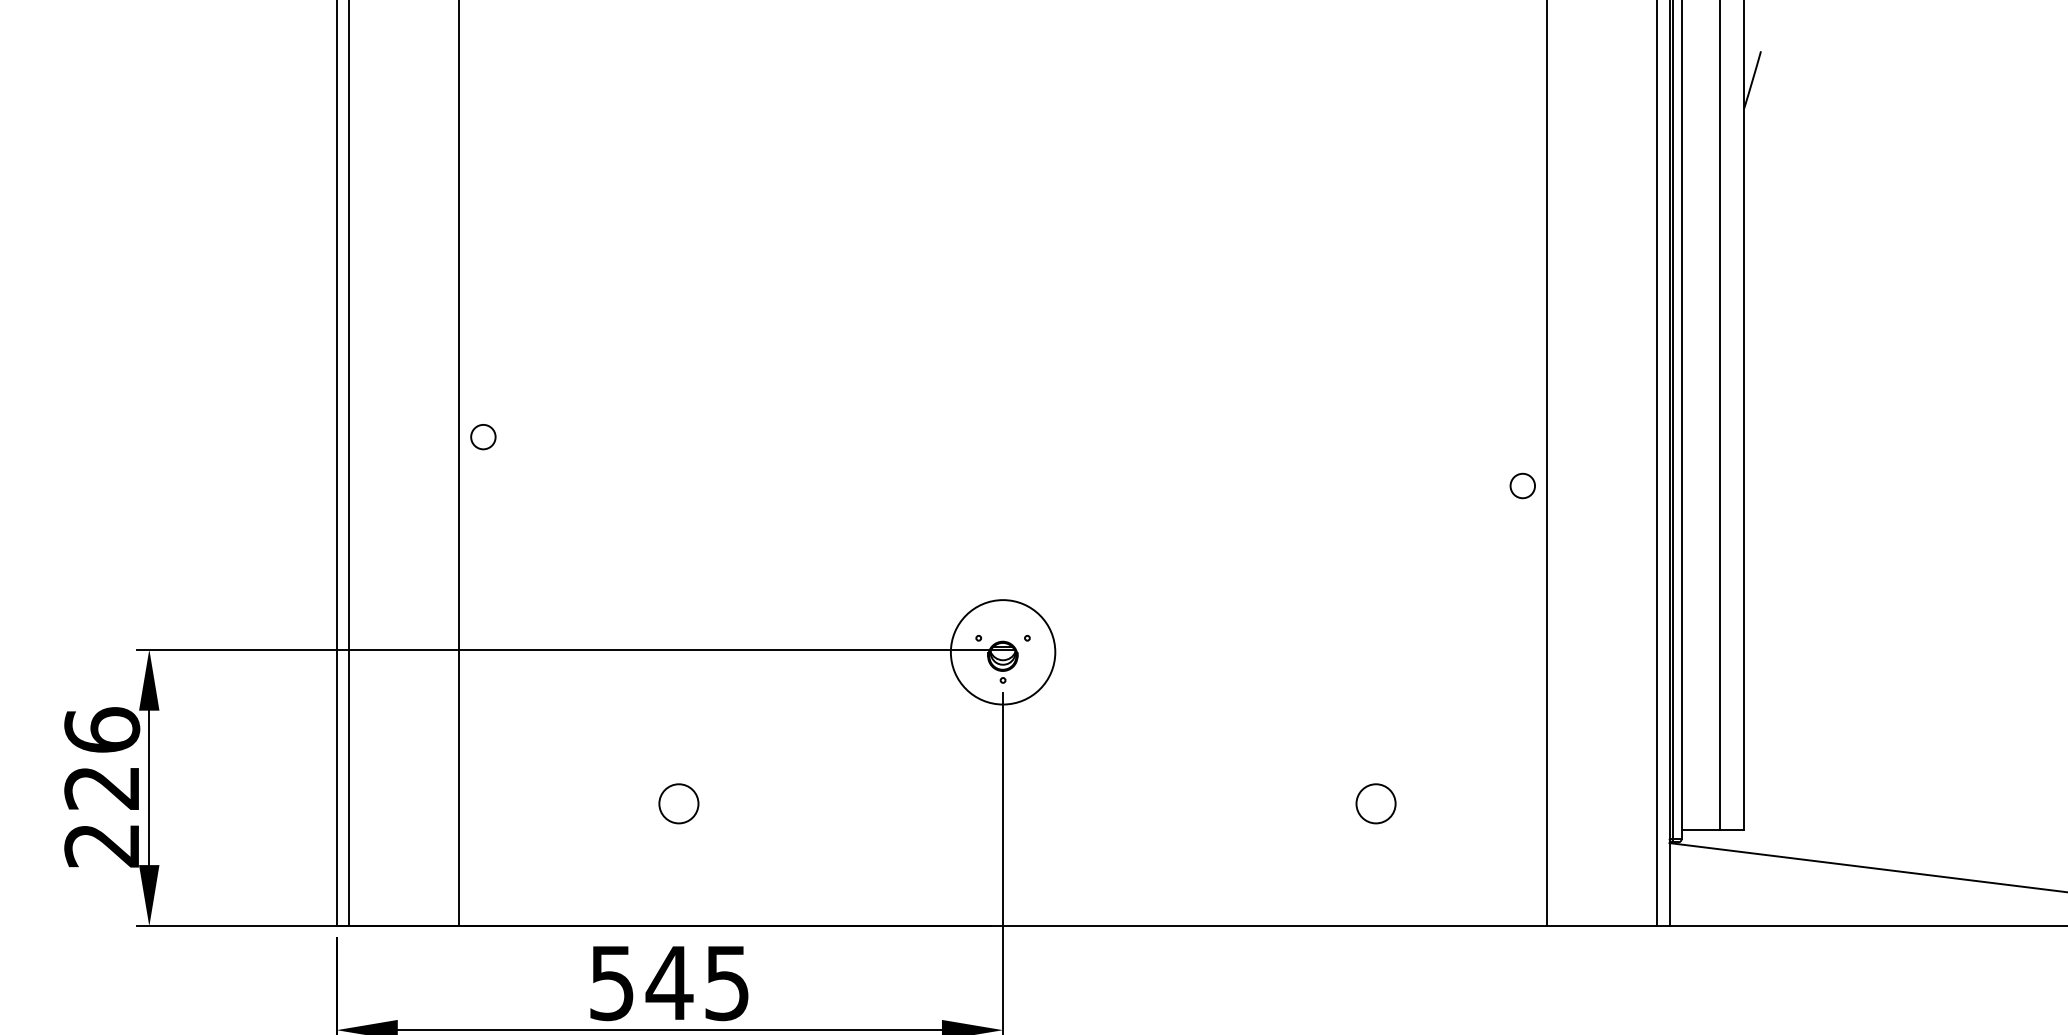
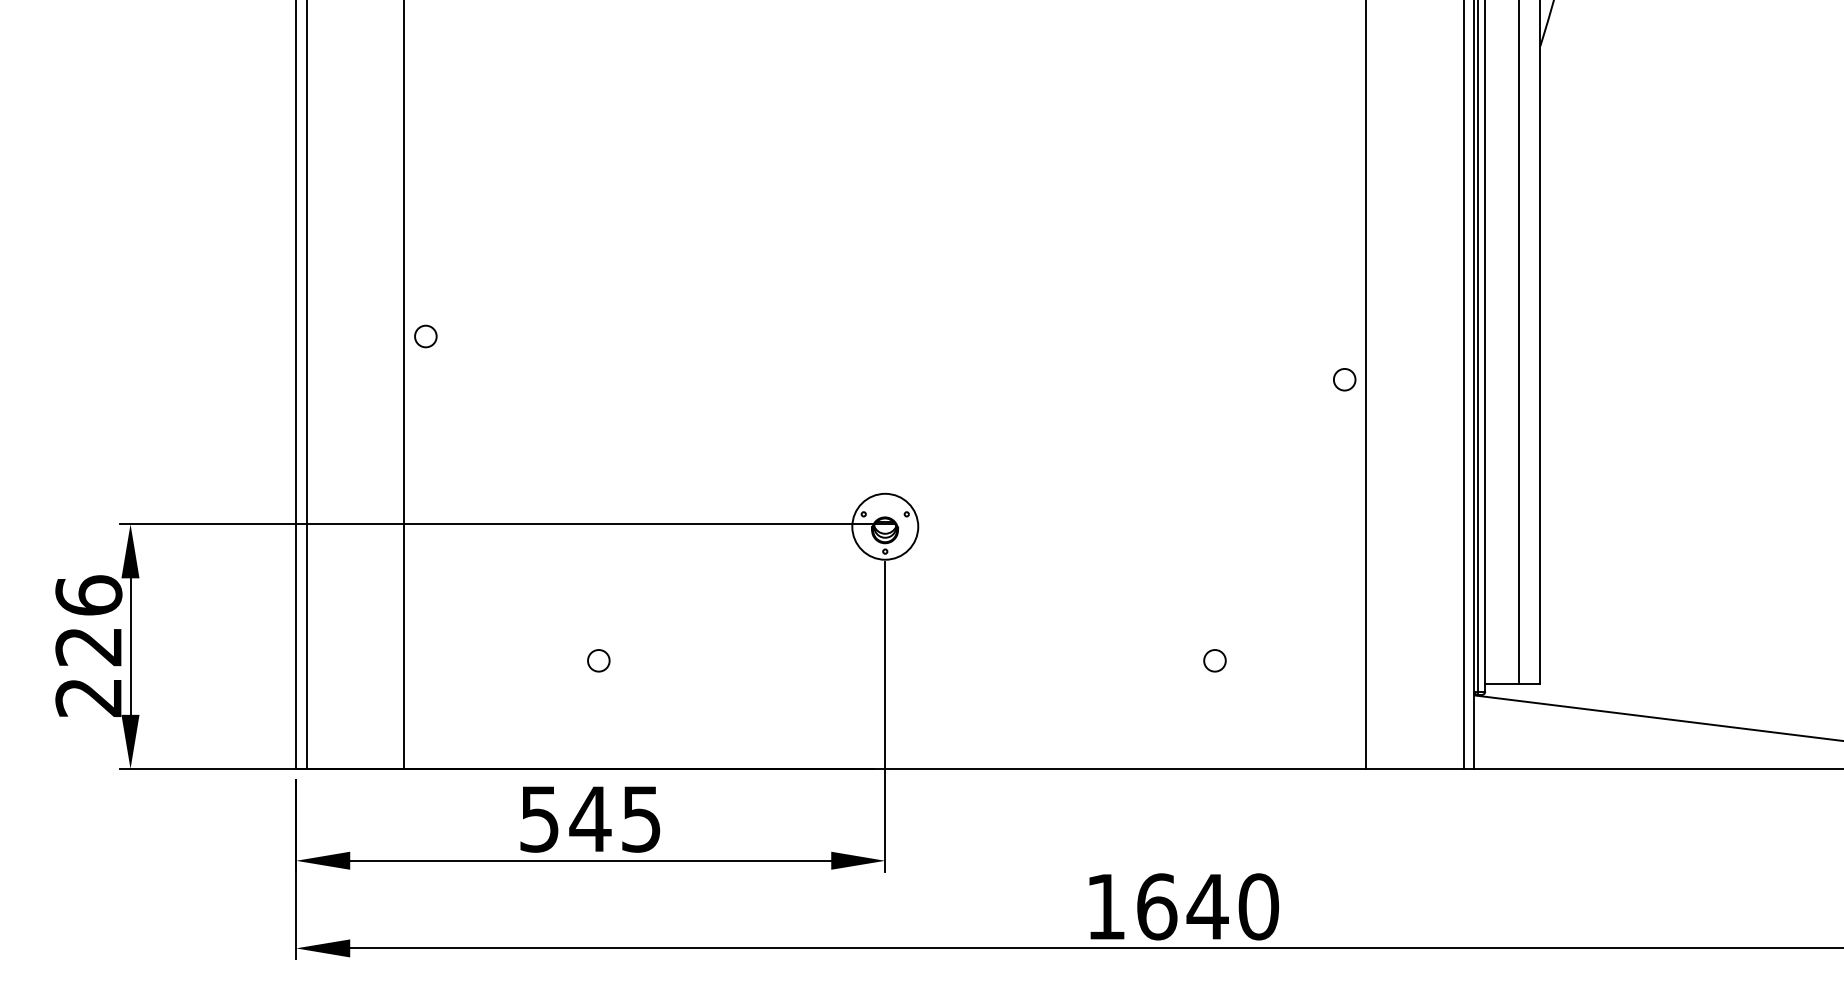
circle: (1003, 652) -> (885, 526), size x0.71
circle: (678, 803) -> (598, 660), size x0.62
circle: (1375, 803) -> (1214, 660), size x0.62

